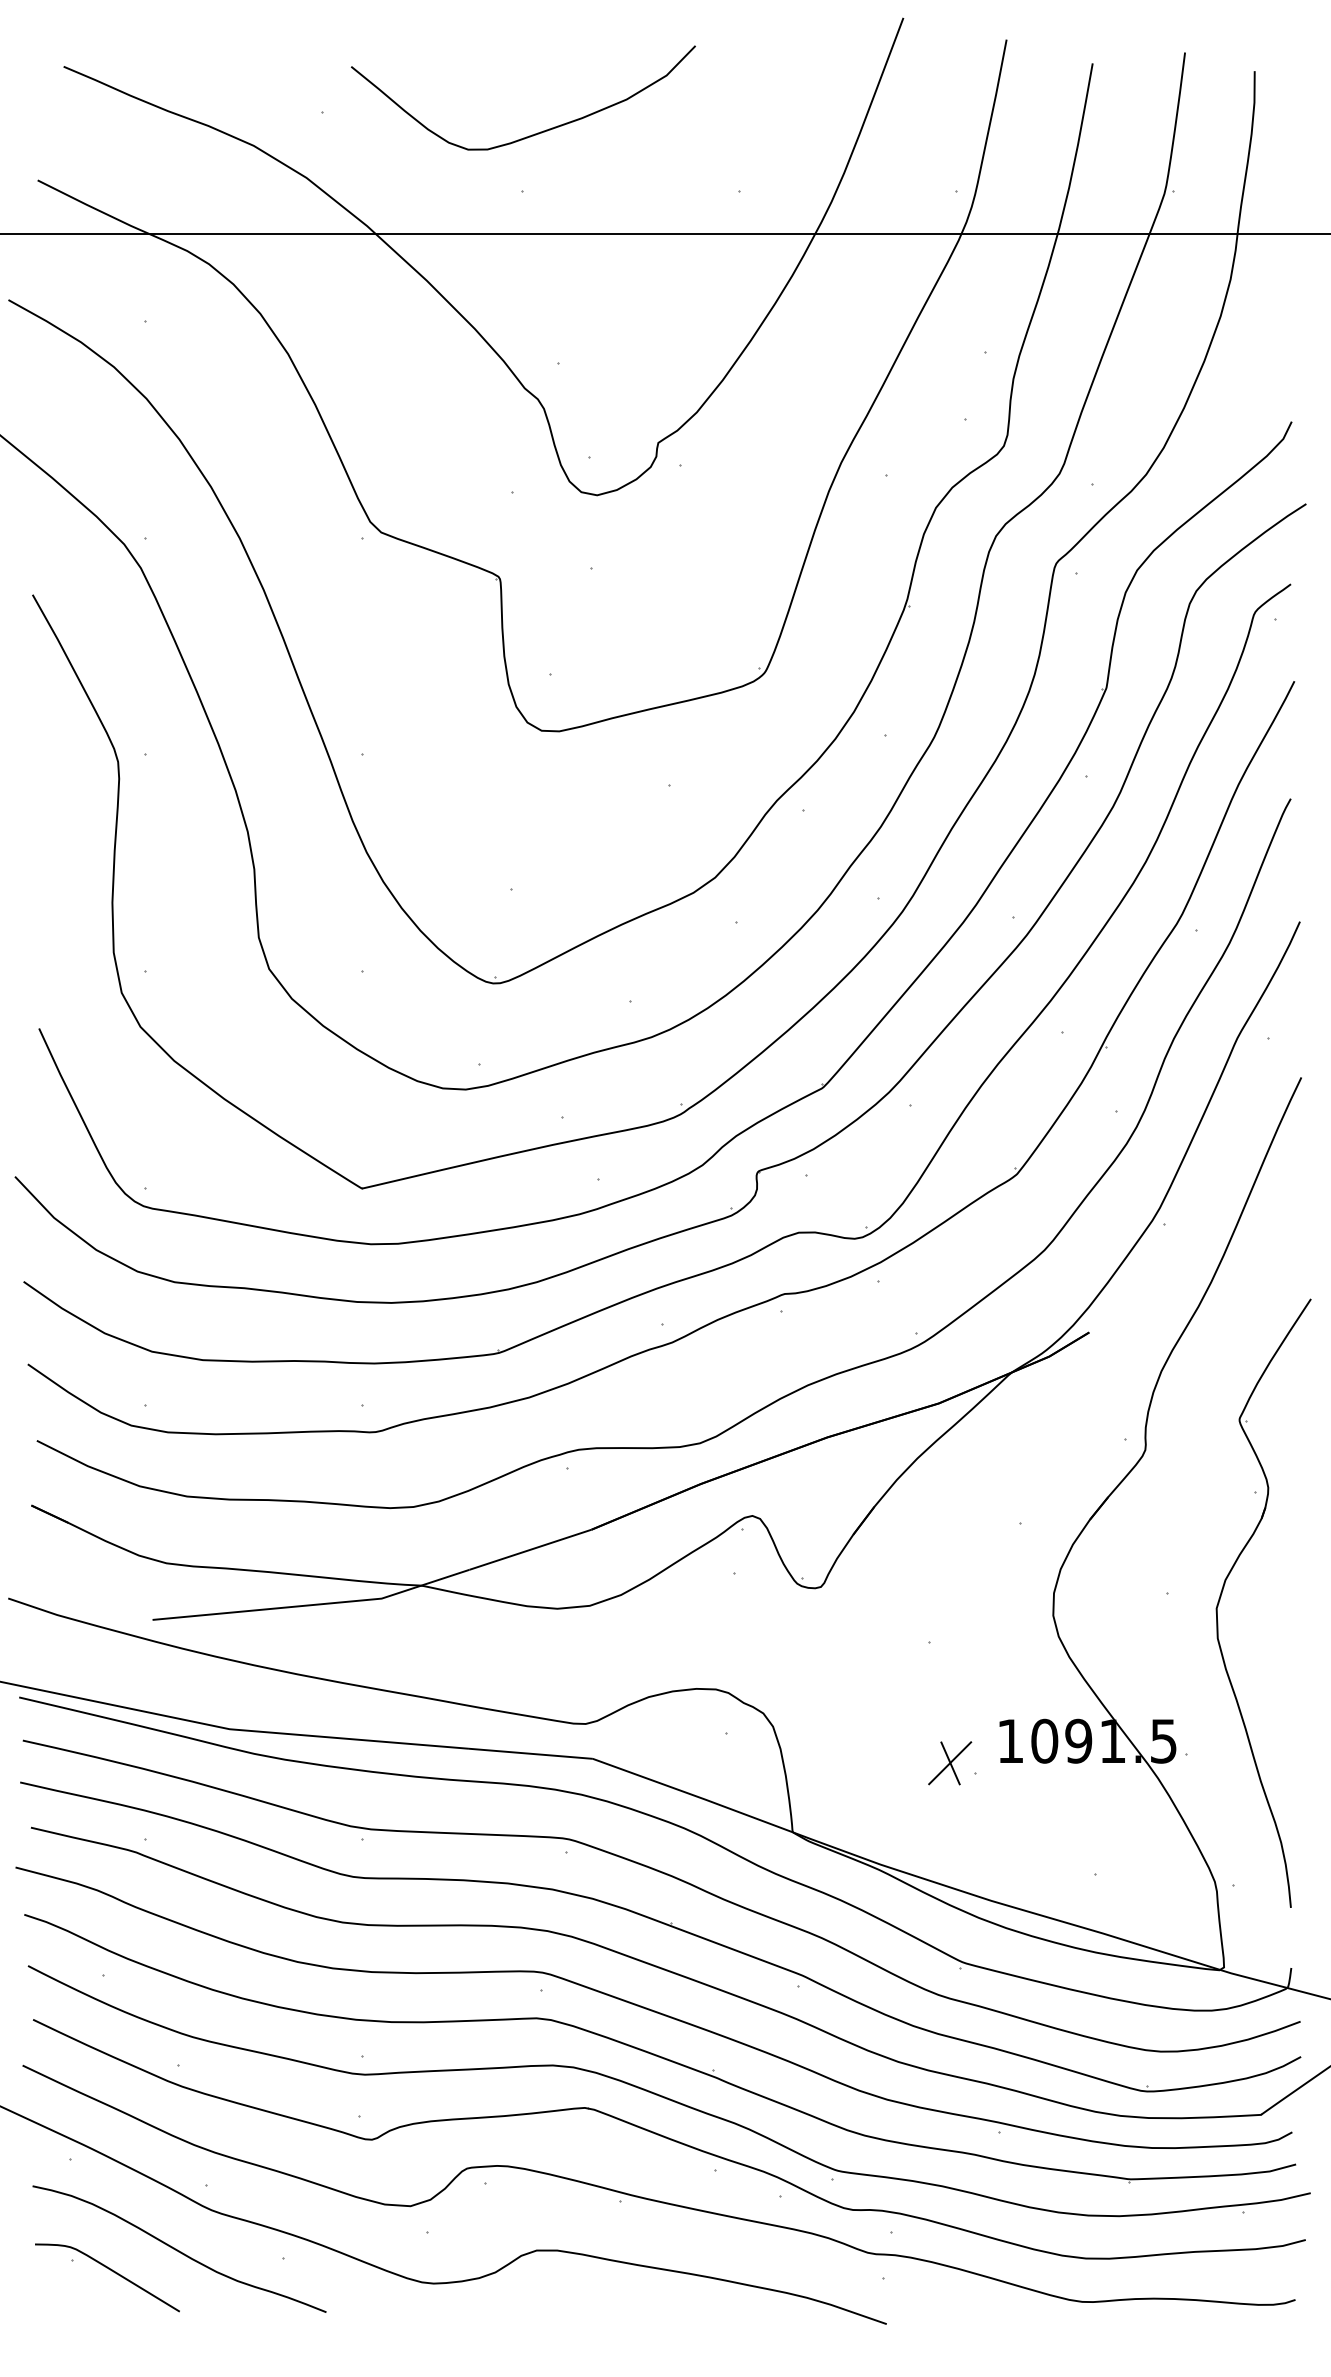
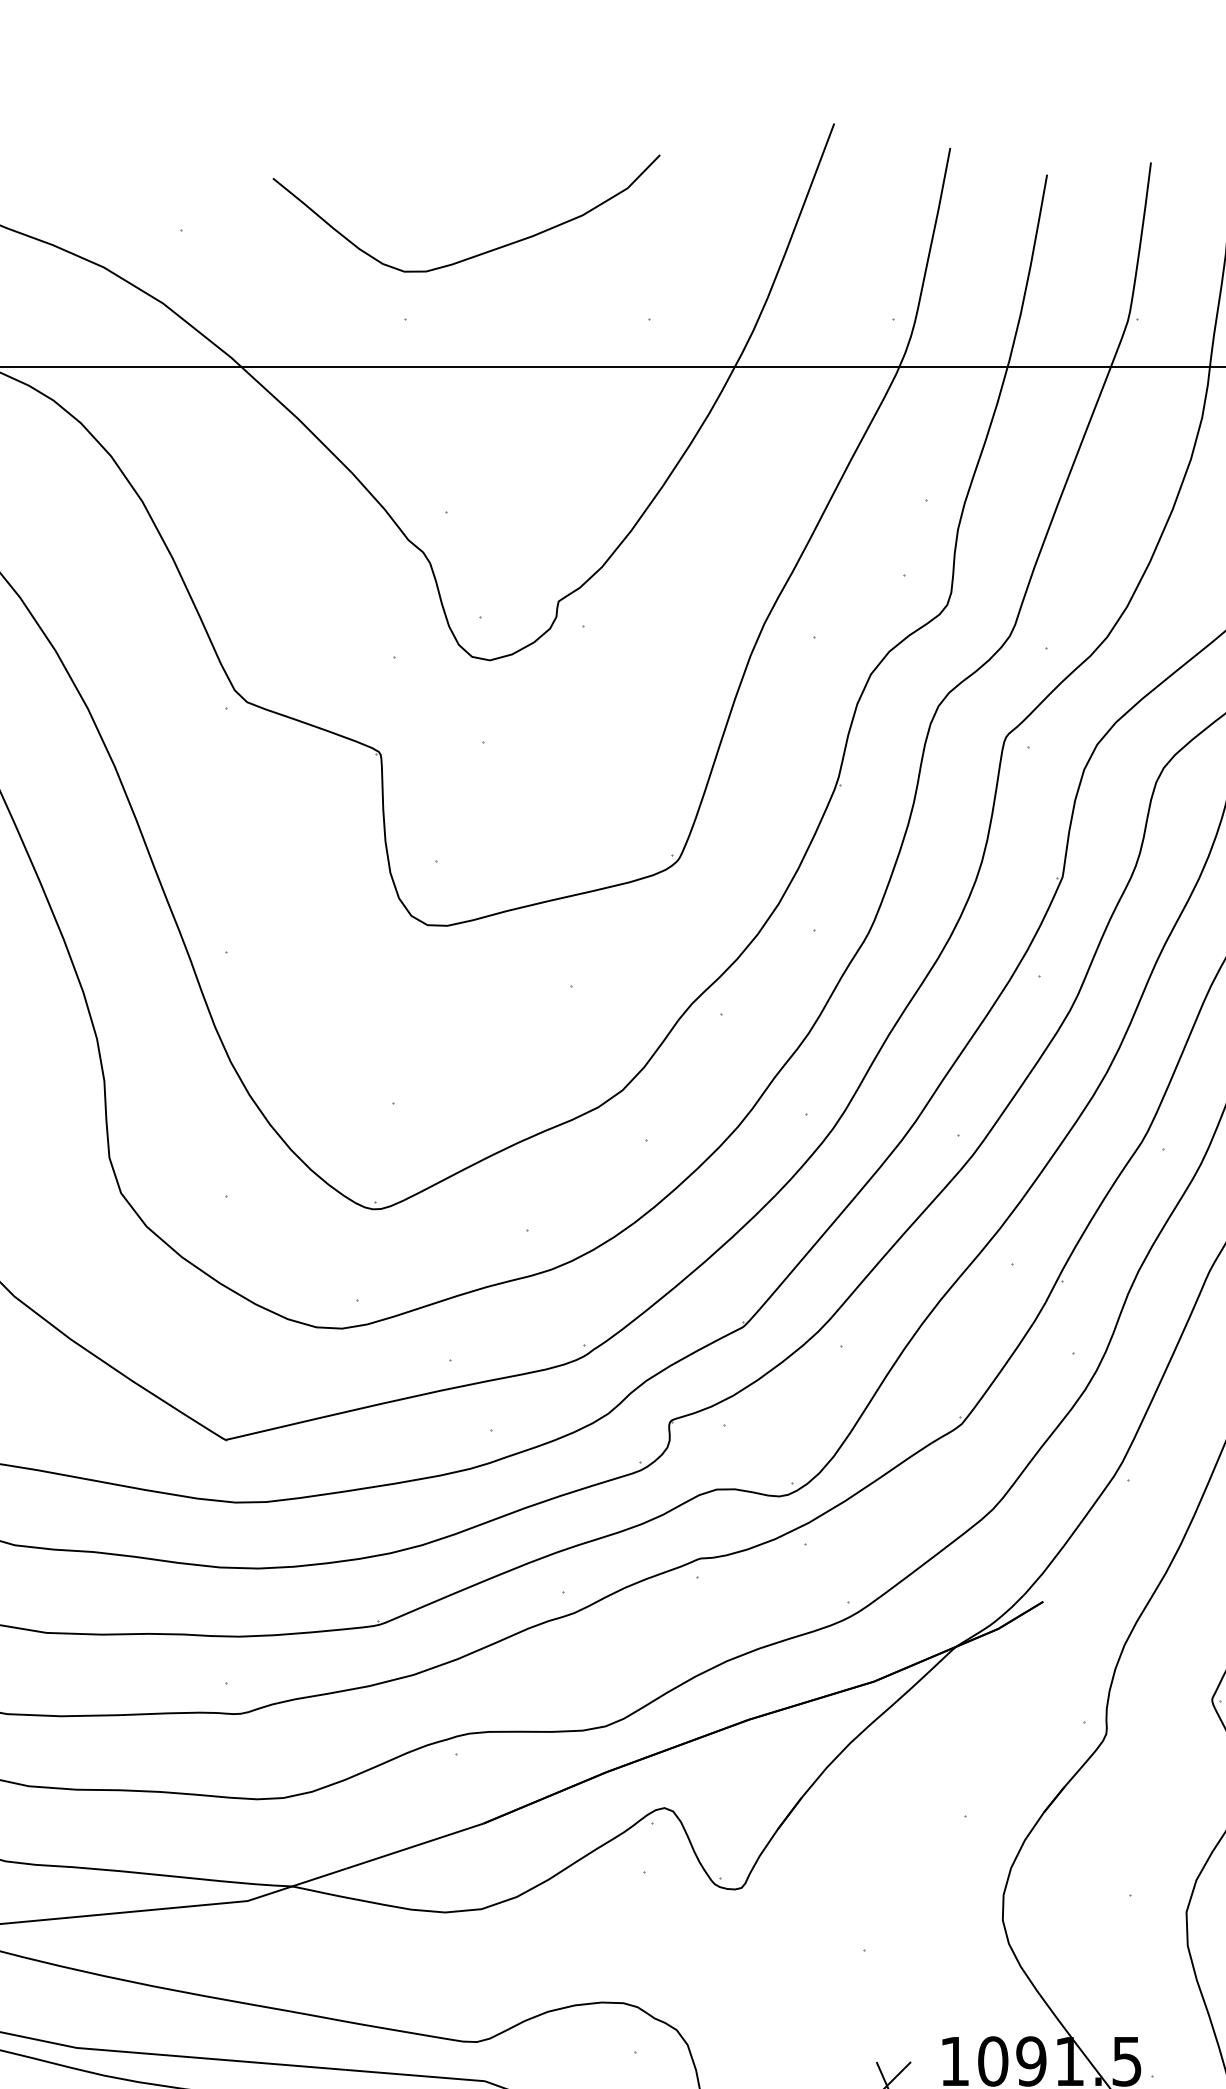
curve: (534, 133) -> (479, 253), moved

